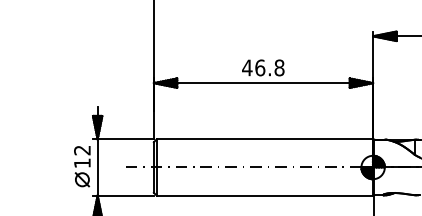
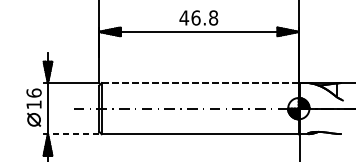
line: (264, 139) -> (199, 83), solid -> dashed
text: (82, 150) -> (34, 93), 12 -> 16
line: (125, 195) -> (73, 134), solid -> dashed

